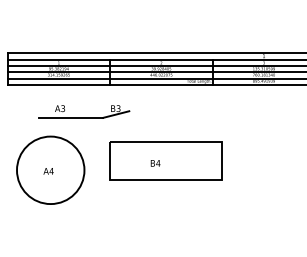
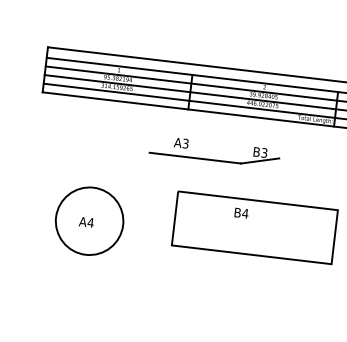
part: (84, 111) -> (215, 151), moved
text: (155, 163) -> (241, 213), moved
circle: (50, 170) -> (89, 221), size x0.7

